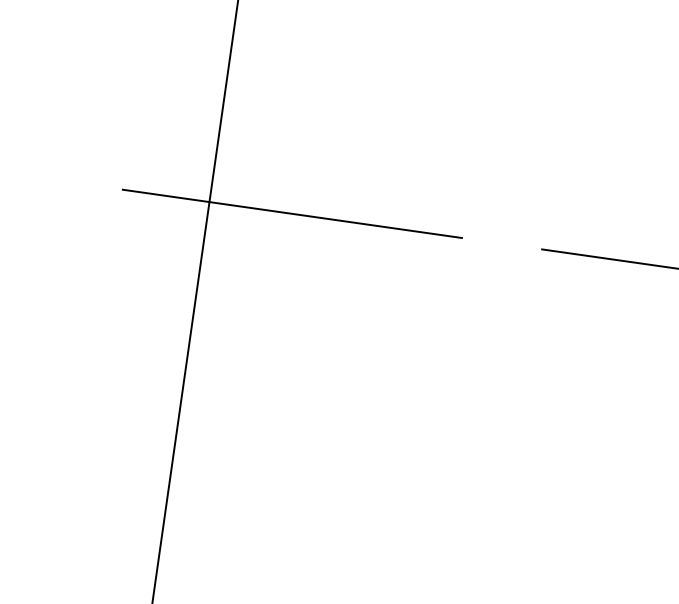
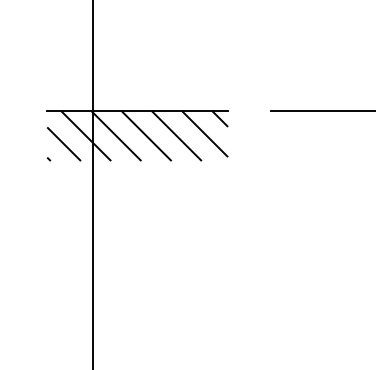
hatch: (285, 261) -> (137, 136), added

